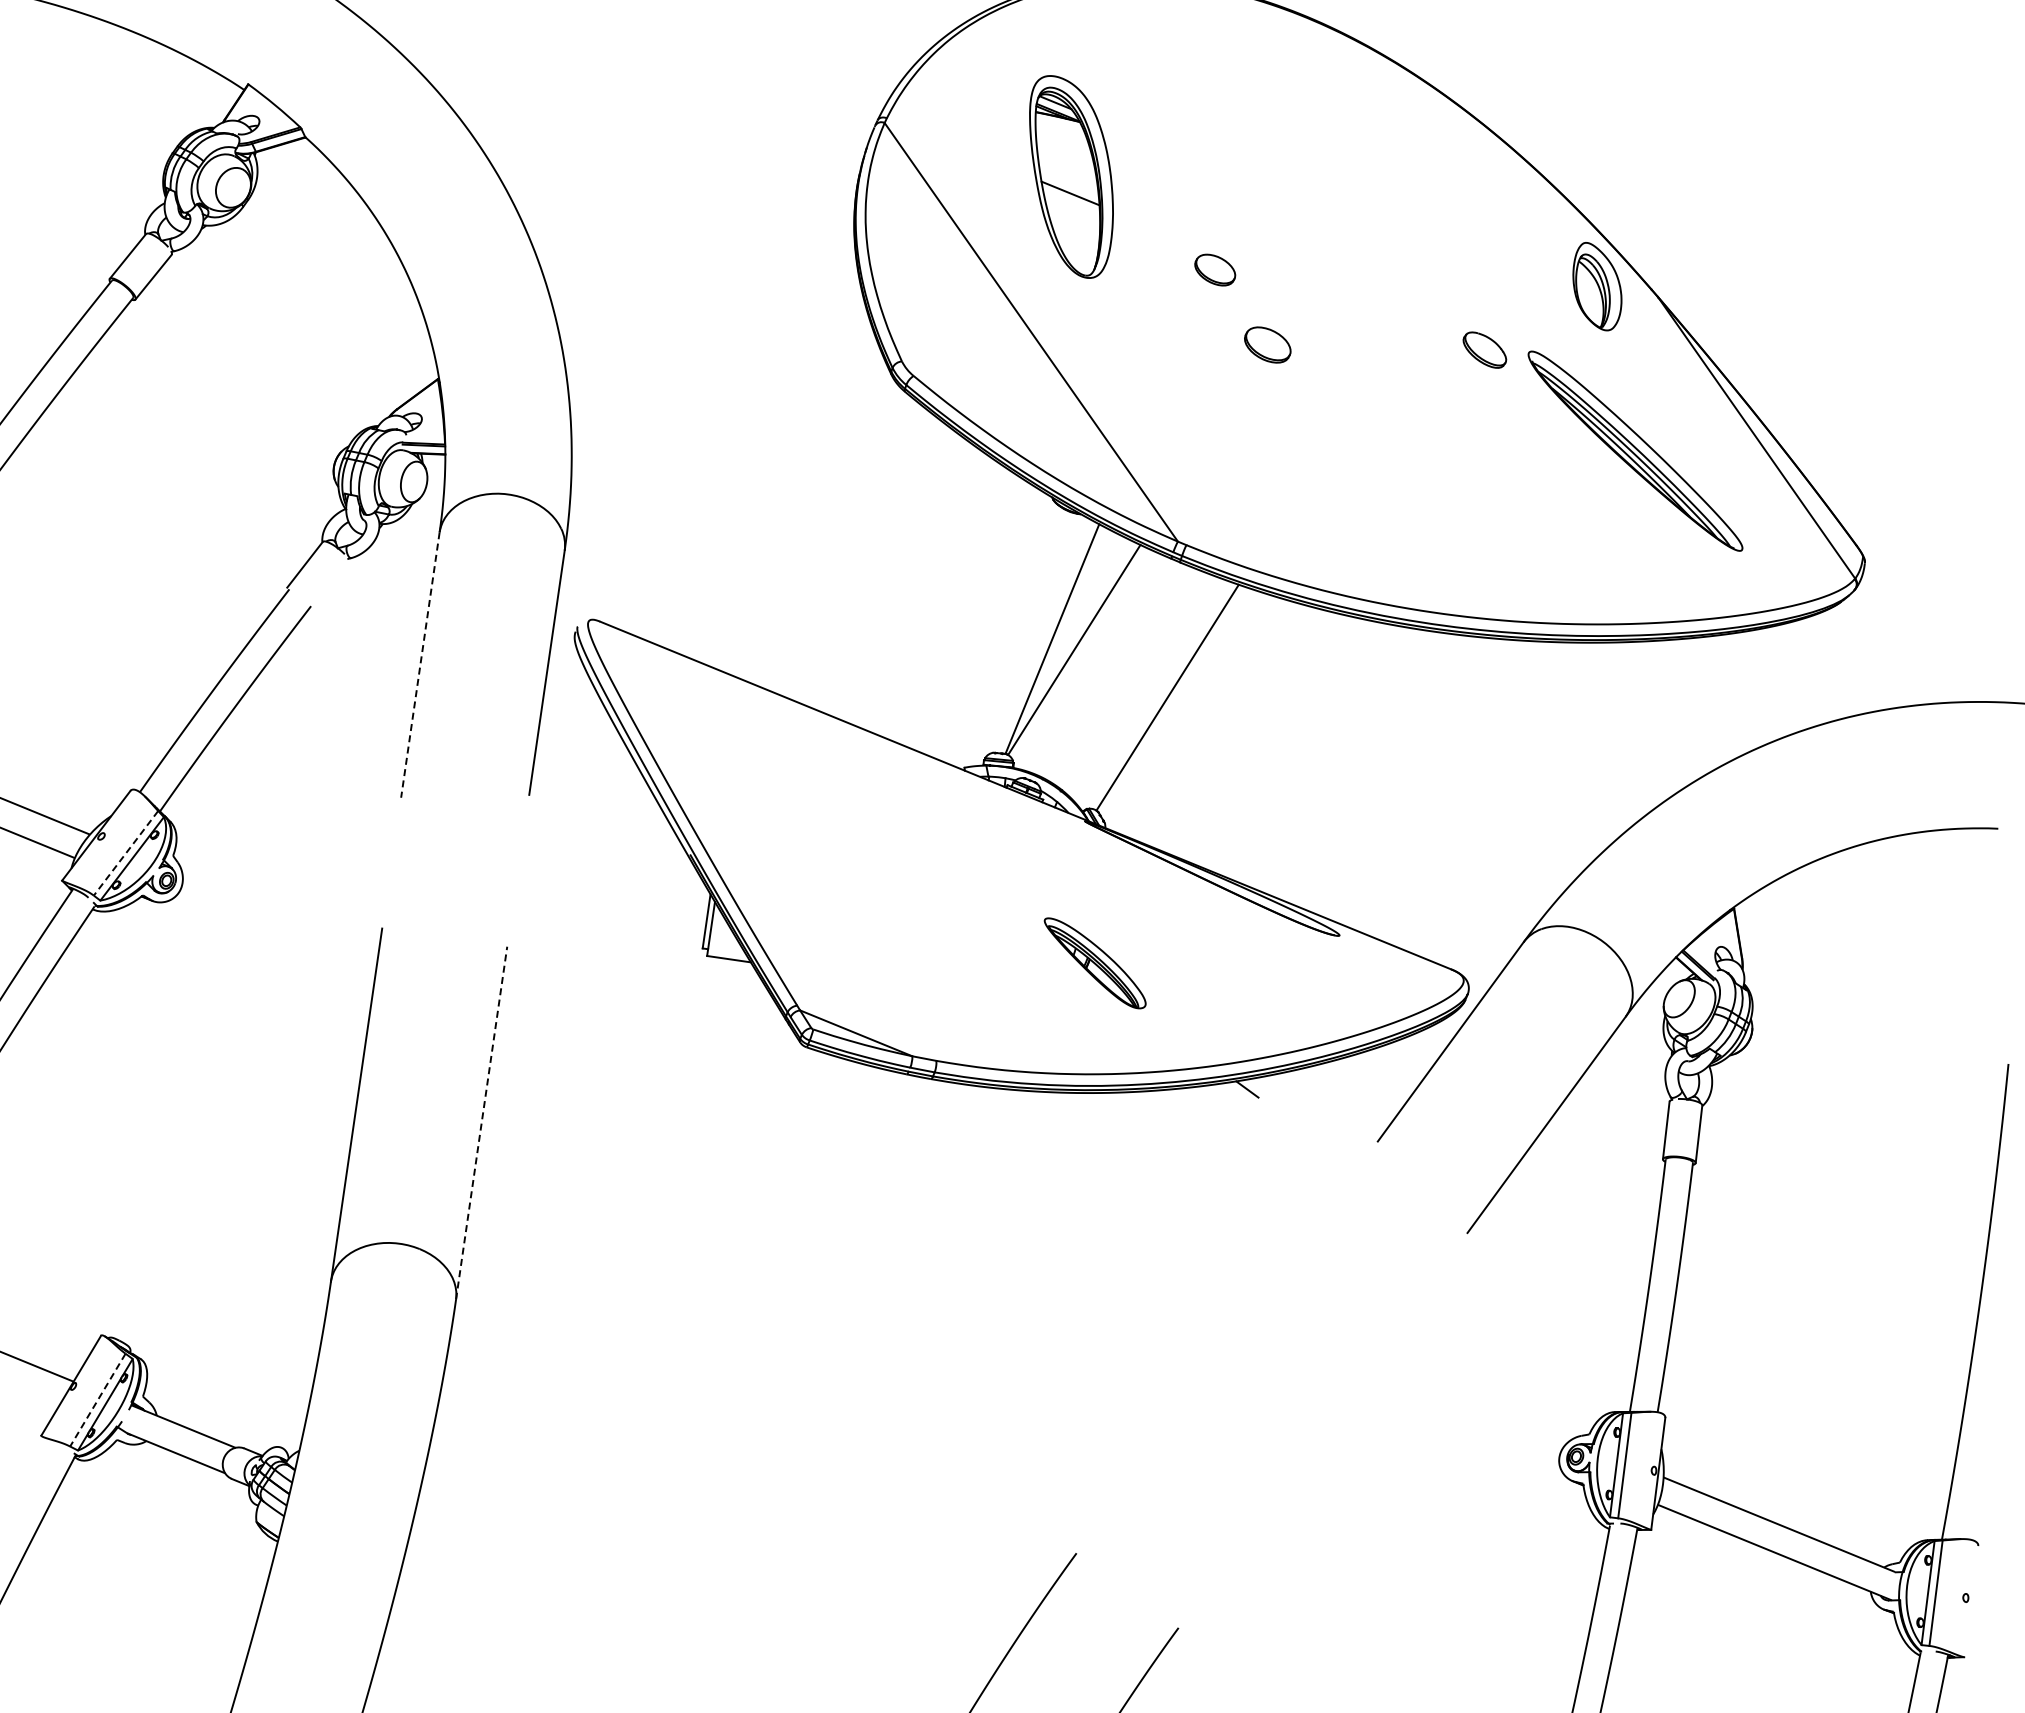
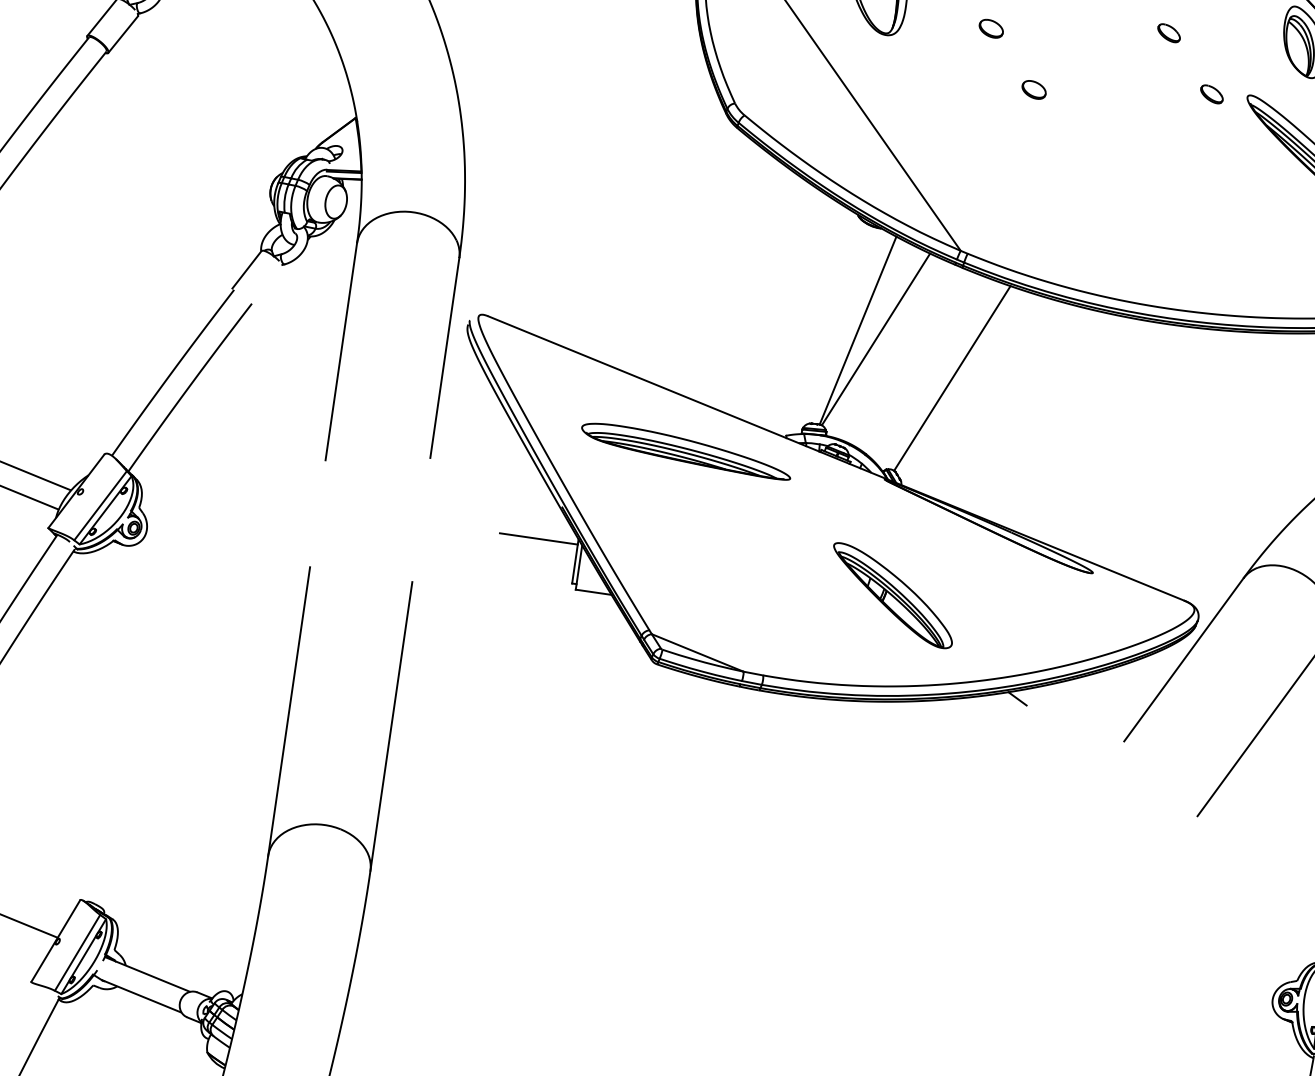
part: (1215, 269) -> (991, 28), size x0.71
part: (1432, 275) -> (1168, 33), added
part: (1267, 344) -> (1033, 89), size x0.62
part: (1485, 350) -> (1212, 94), size x0.62
line: (420, 665) -> (341, 352), dashed -> solid
part: (842, 787) -> (686, 451), added
line: (125, 853) -> (100, 505), dashed -> solid
line: (661, 893) -> (538, 538), added
part: (1095, 963) -> (893, 595), size x1.43
line: (481, 1122) -> (391, 725), dashed -> solid
line: (97, 1400) -> (77, 953), dashed -> solid

